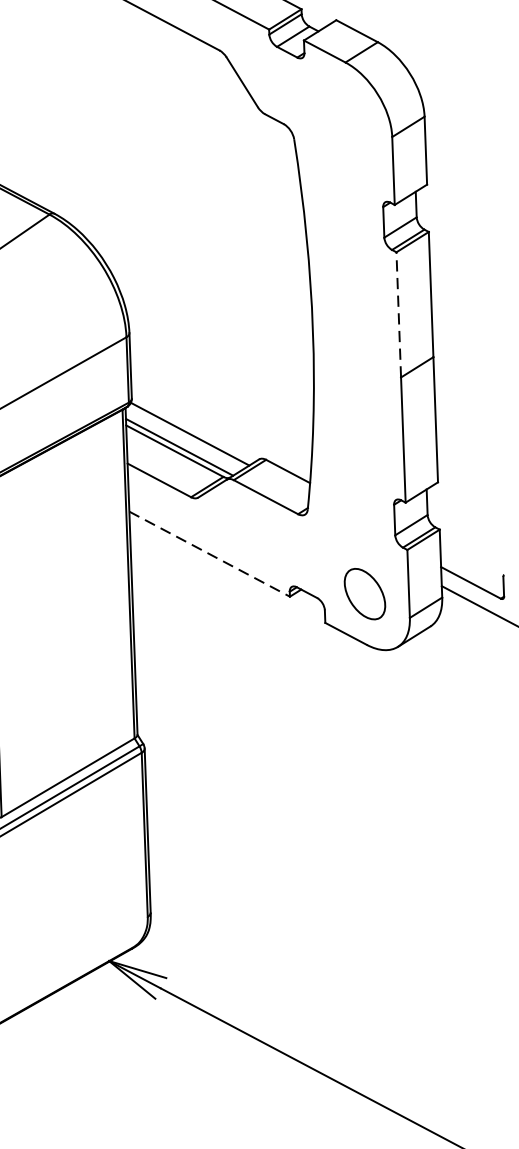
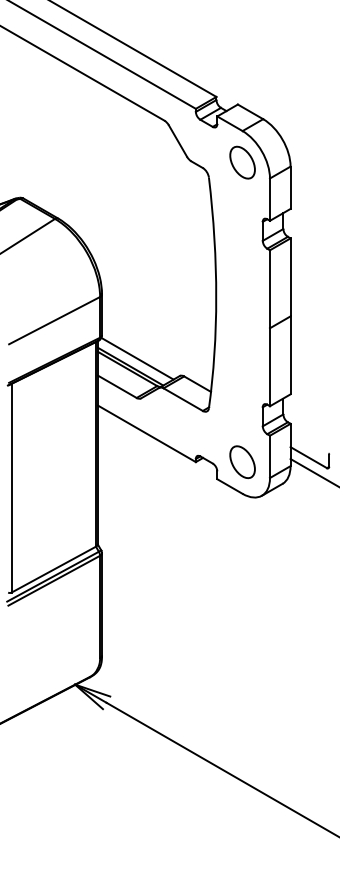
part: (347, 112) -> (242, 162), added
line: (397, 315) -> (269, 289), dashed -> solid
line: (208, 553) -> (146, 433), dashed -> solid

